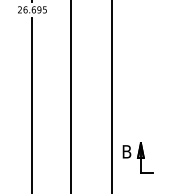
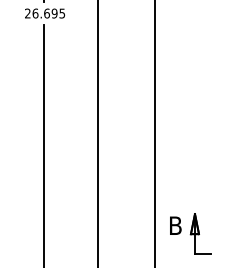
part: (137, 157) -> (190, 233), moved

